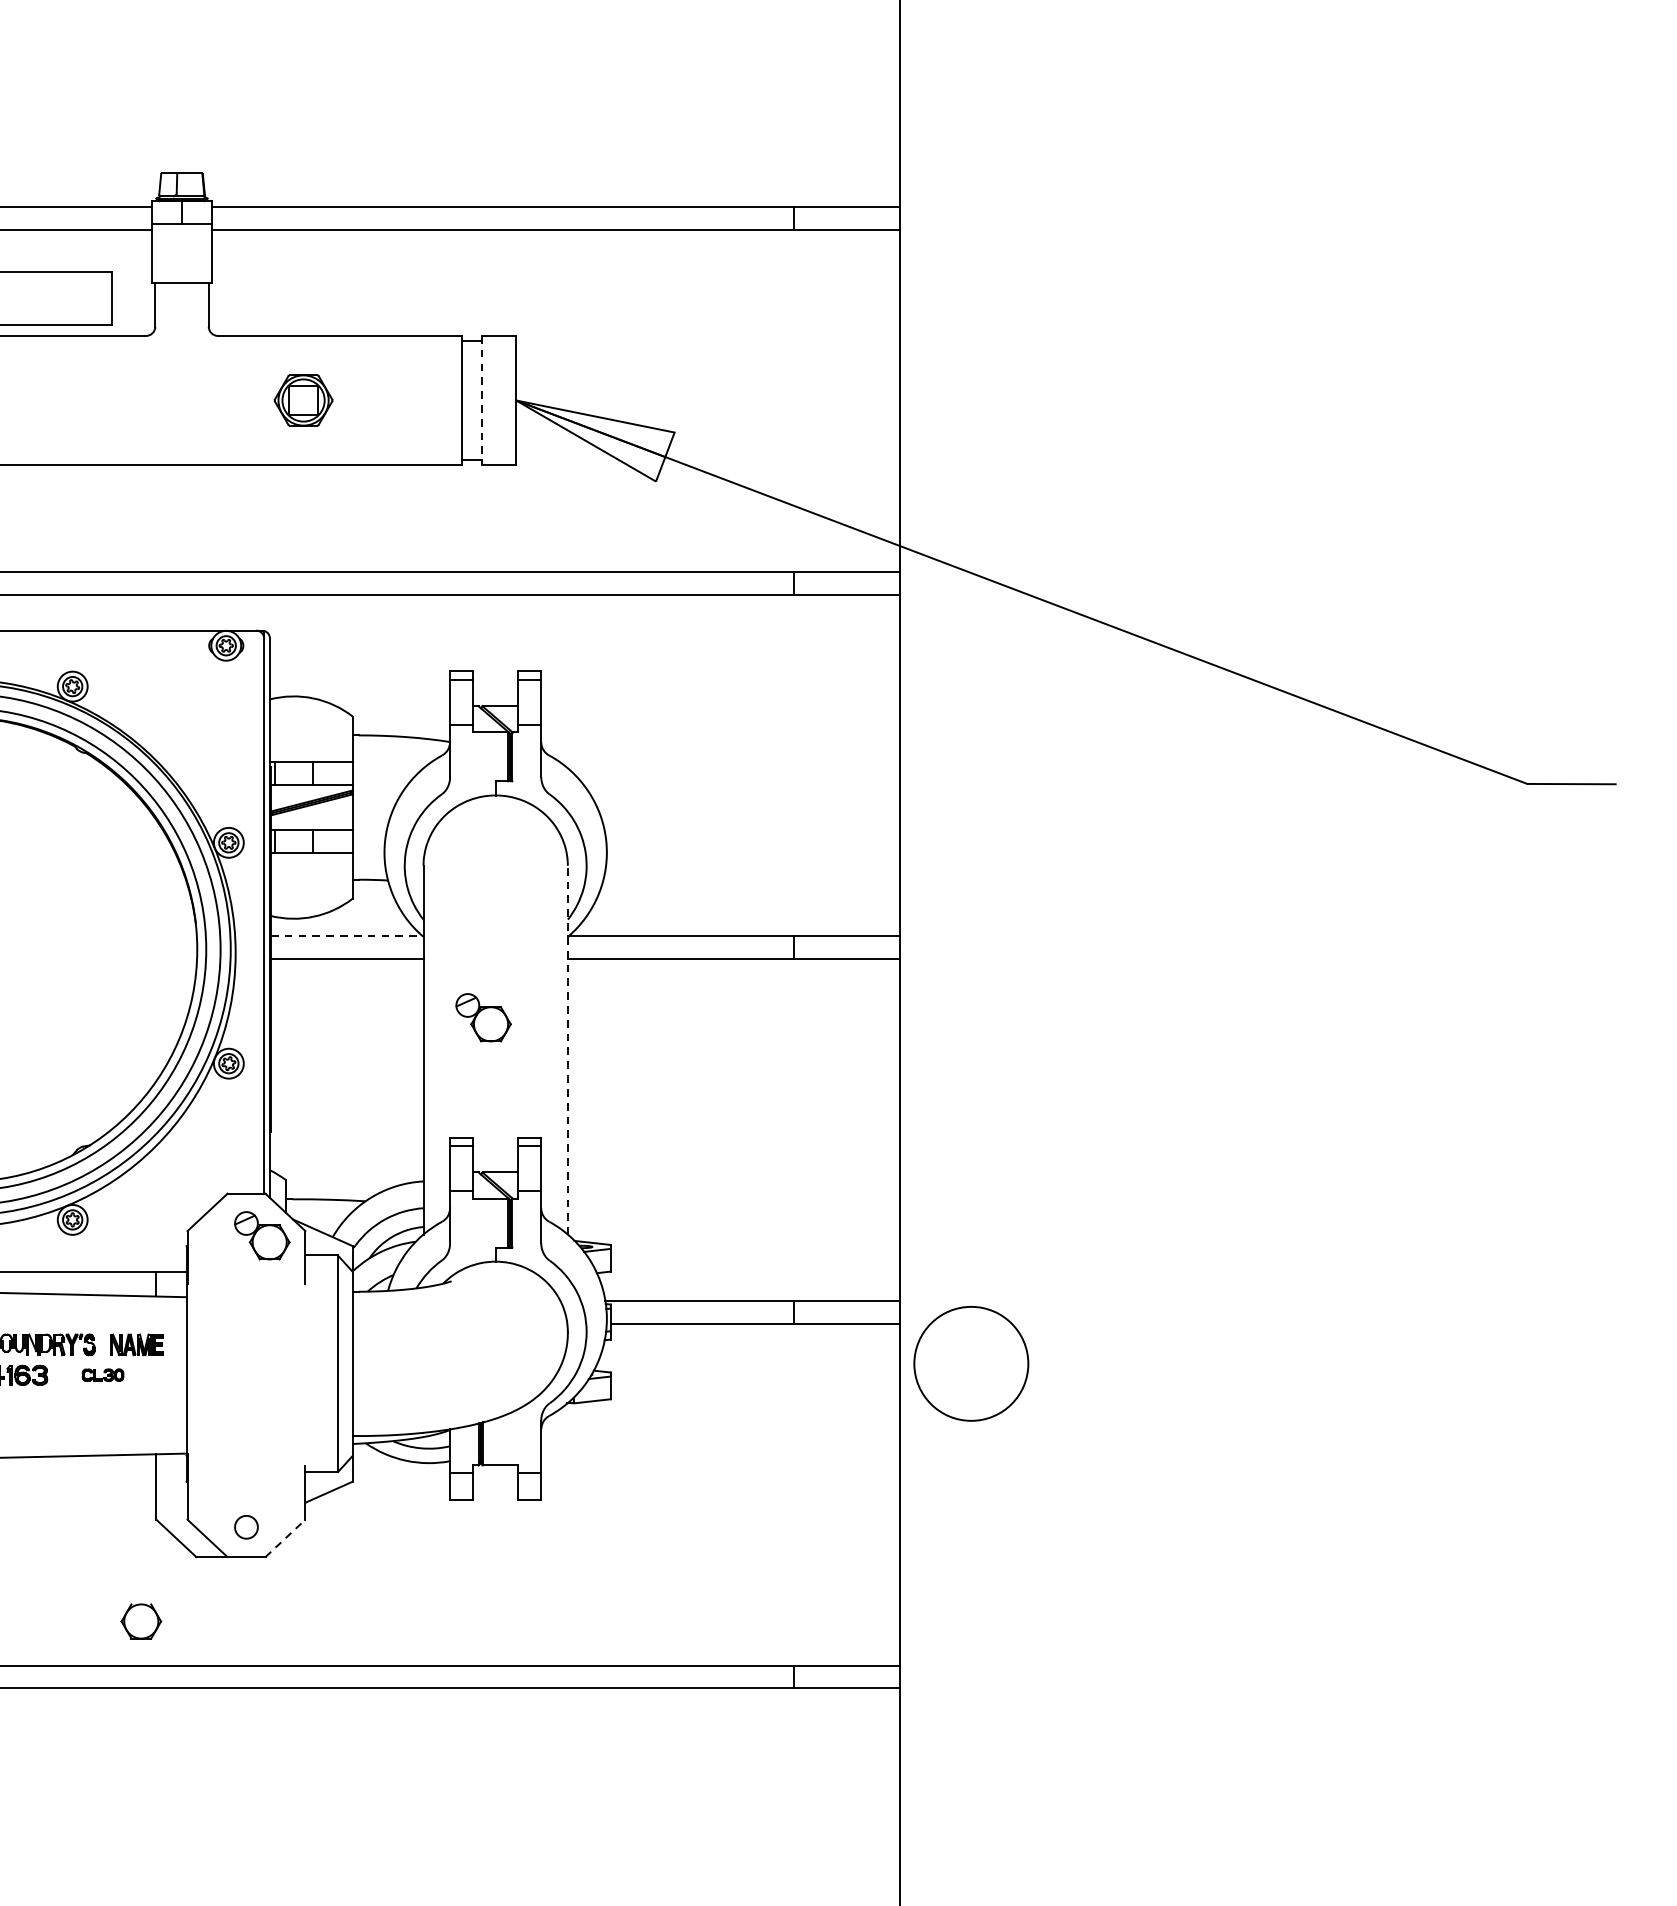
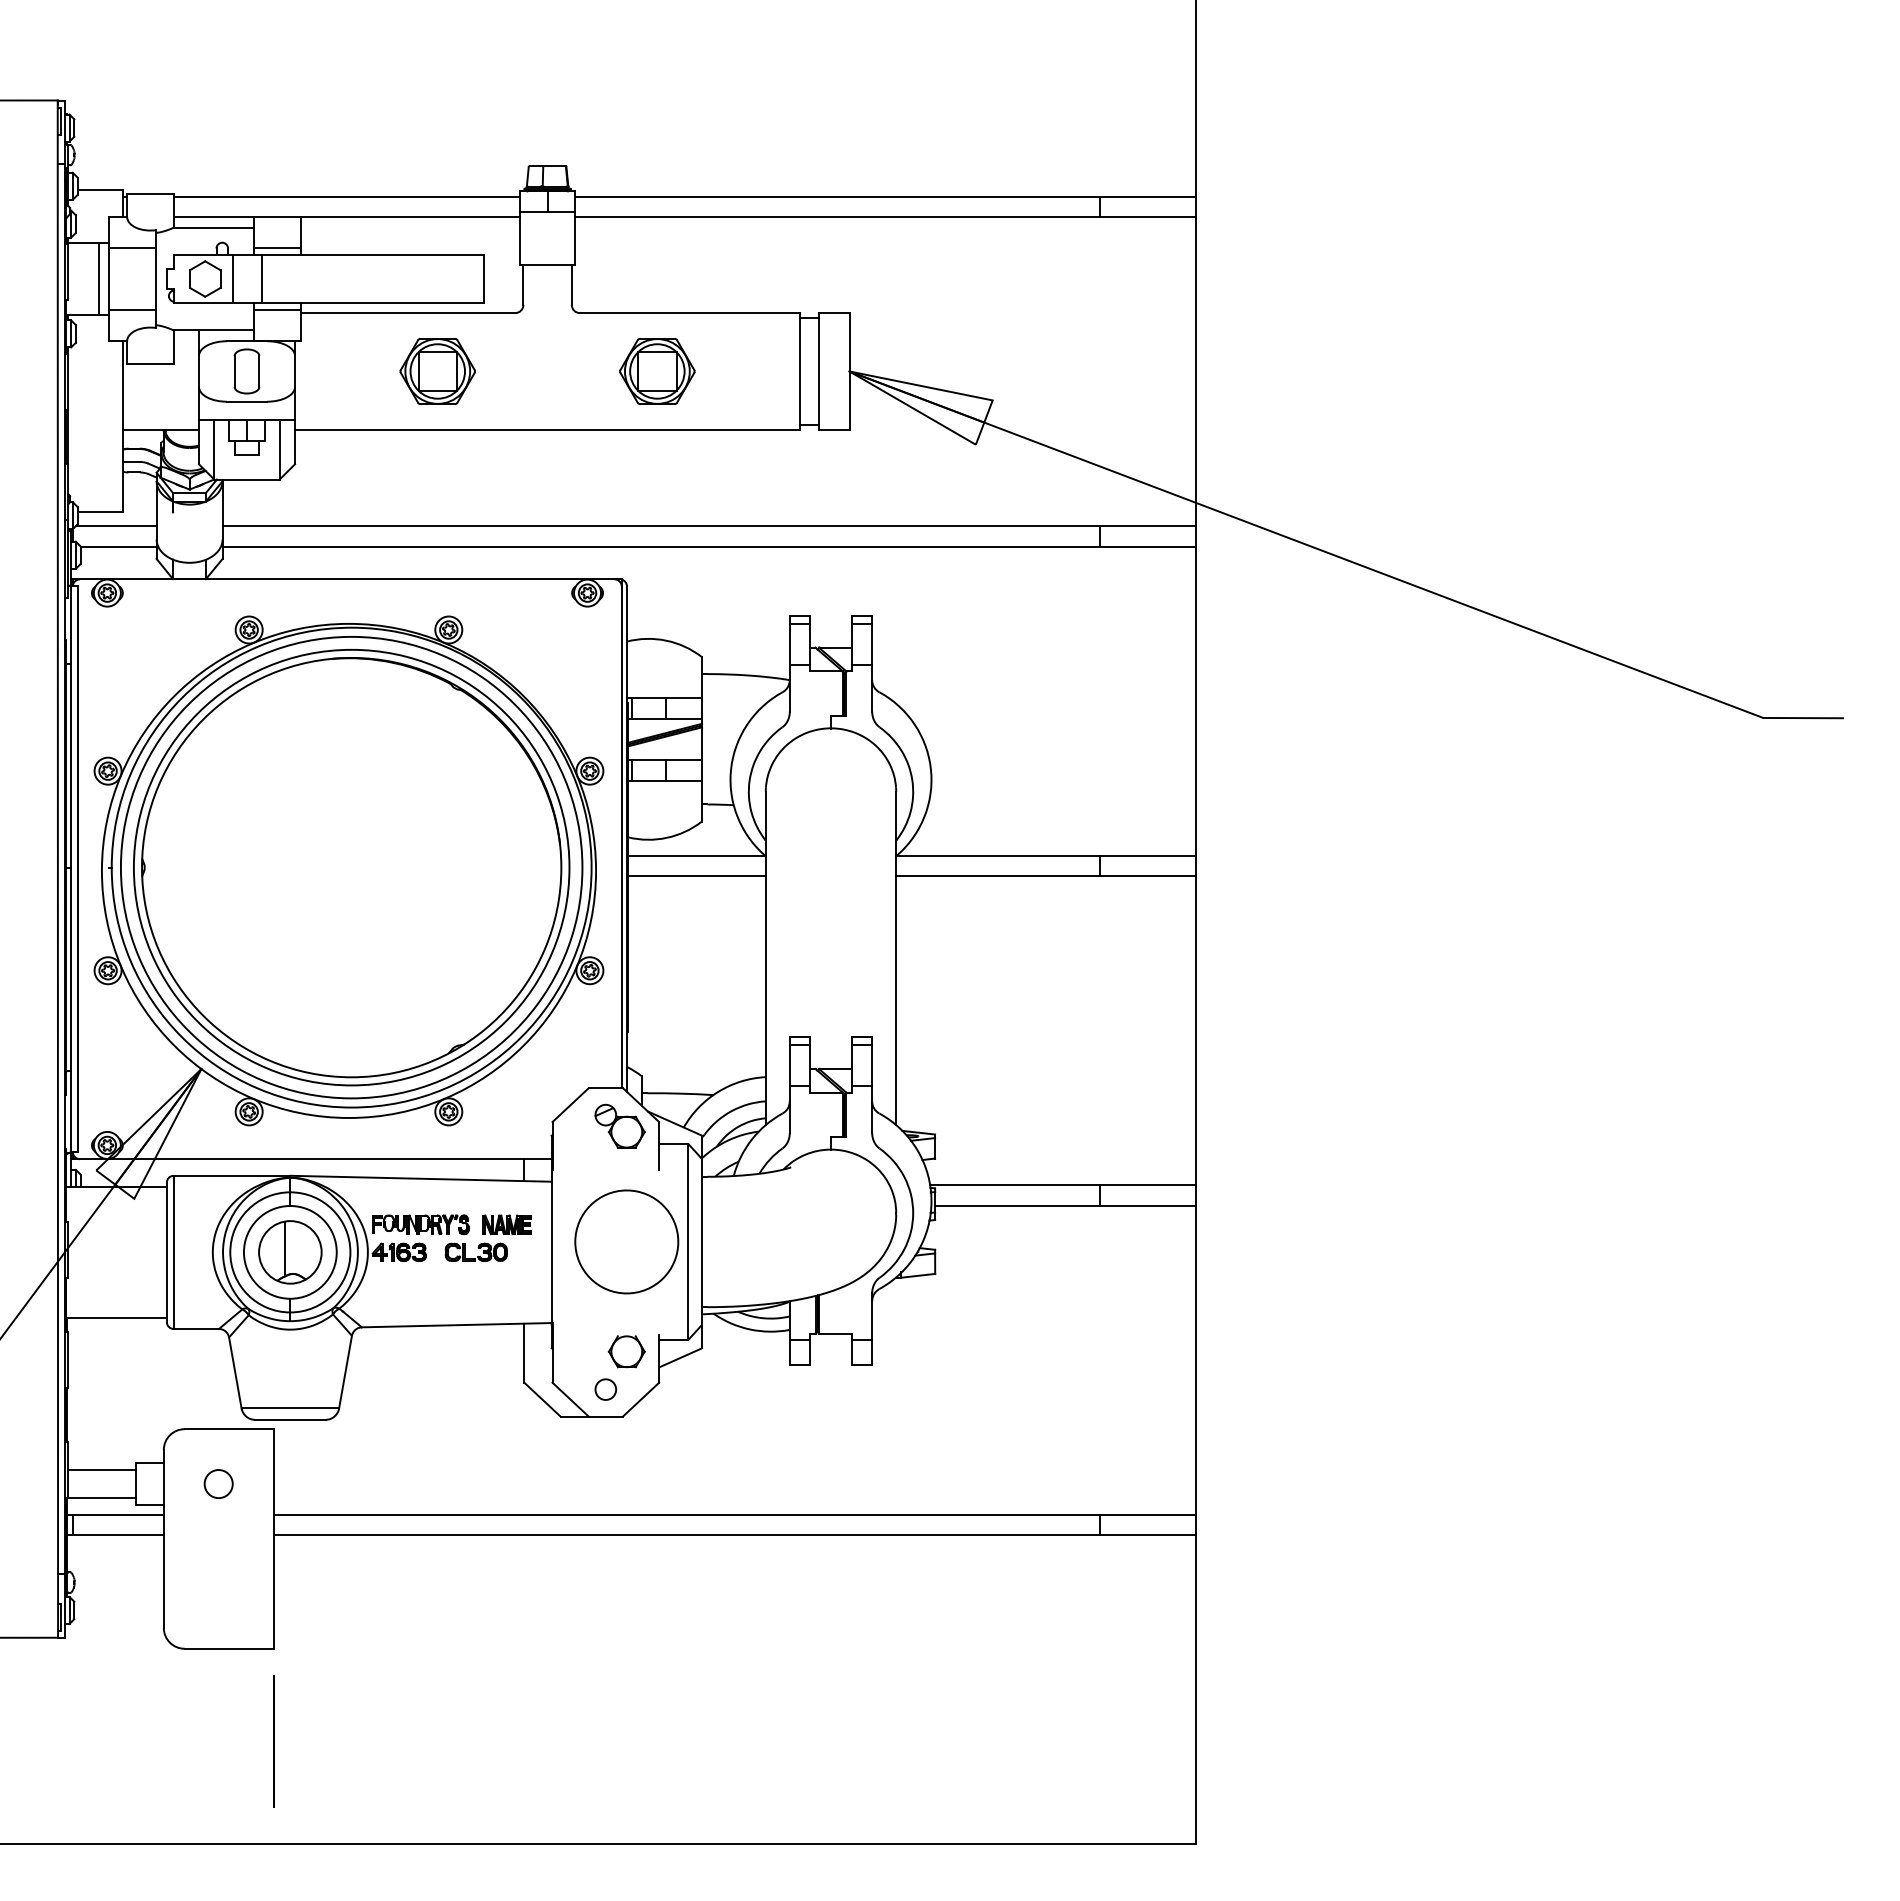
part: (60, 400) -> (437, 371), added
part: (303, 400) -> (657, 371), size x1.43
line: (481, 400) -> (818, 371), dashed -> solid
line: (346, 936) -> (696, 855), dashed -> solid
part: (482, 1016) -> (819, 928), removed
line: (568, 1050) -> (896, 958), dashed -> solid
circle: (971, 1363) -> (626, 1241), moved
part: (102, 1374) -> (475, 1251), size x1.67
line: (285, 1538) -> (641, 1399), dashed -> solid
part: (140, 1621) -> (626, 1351), moved

